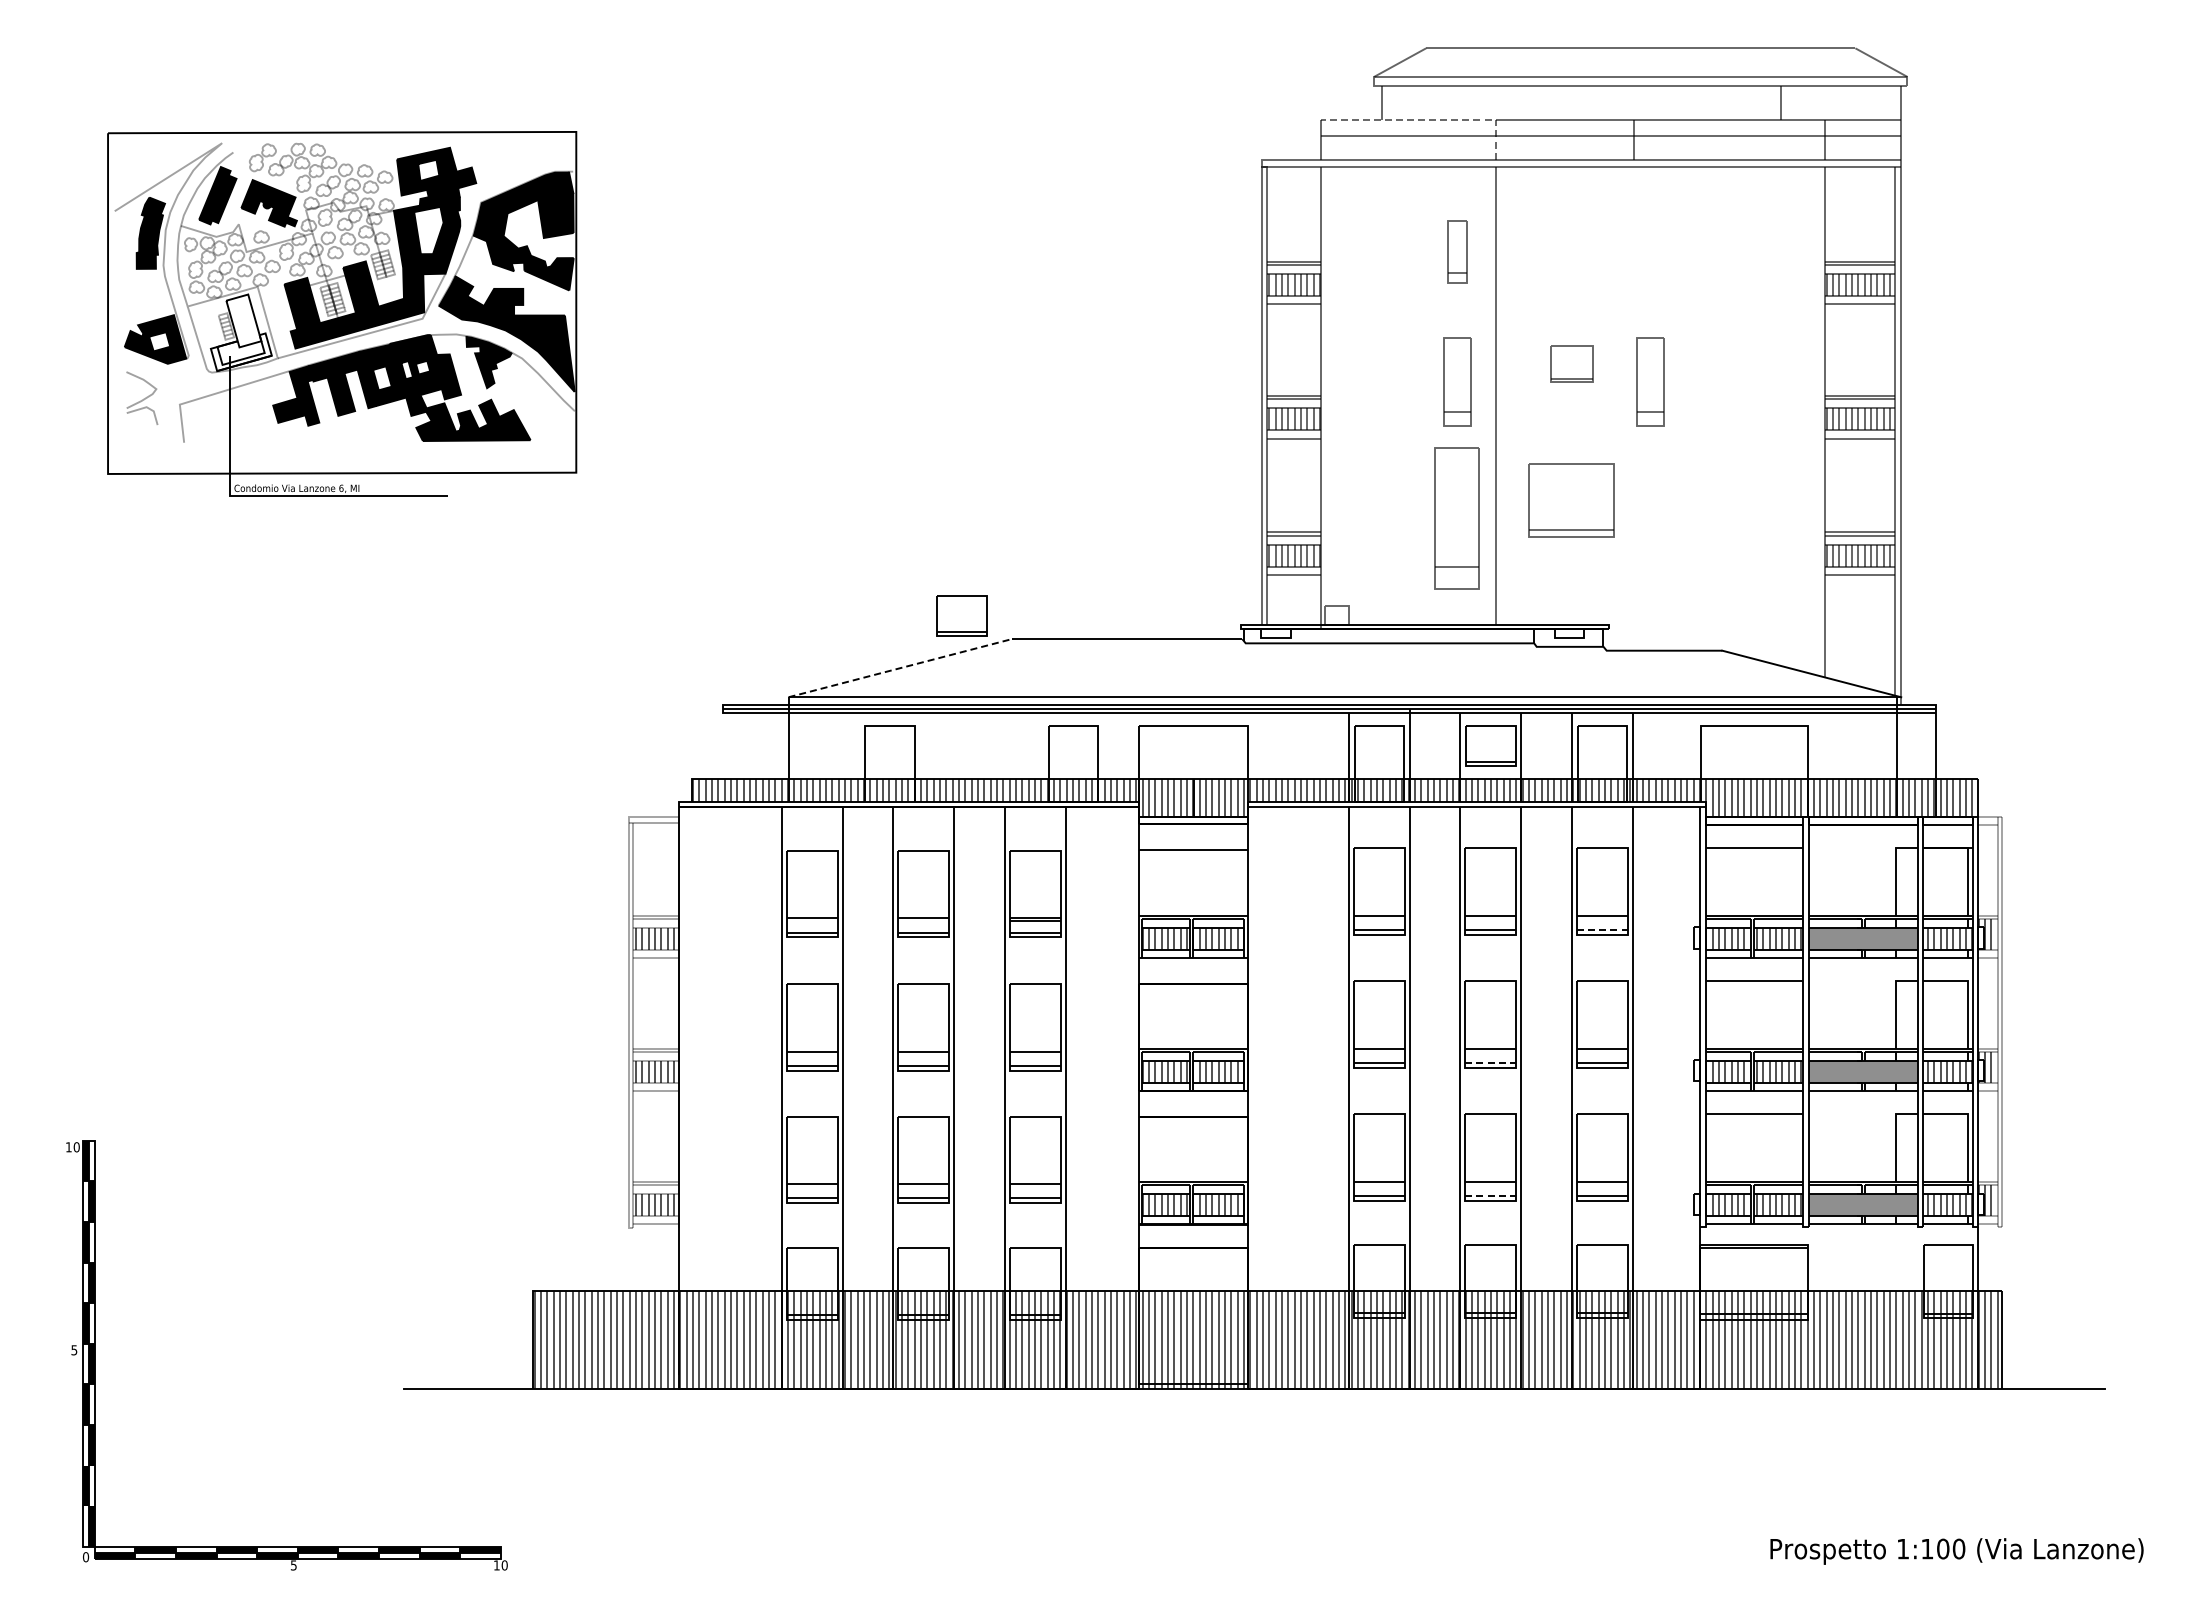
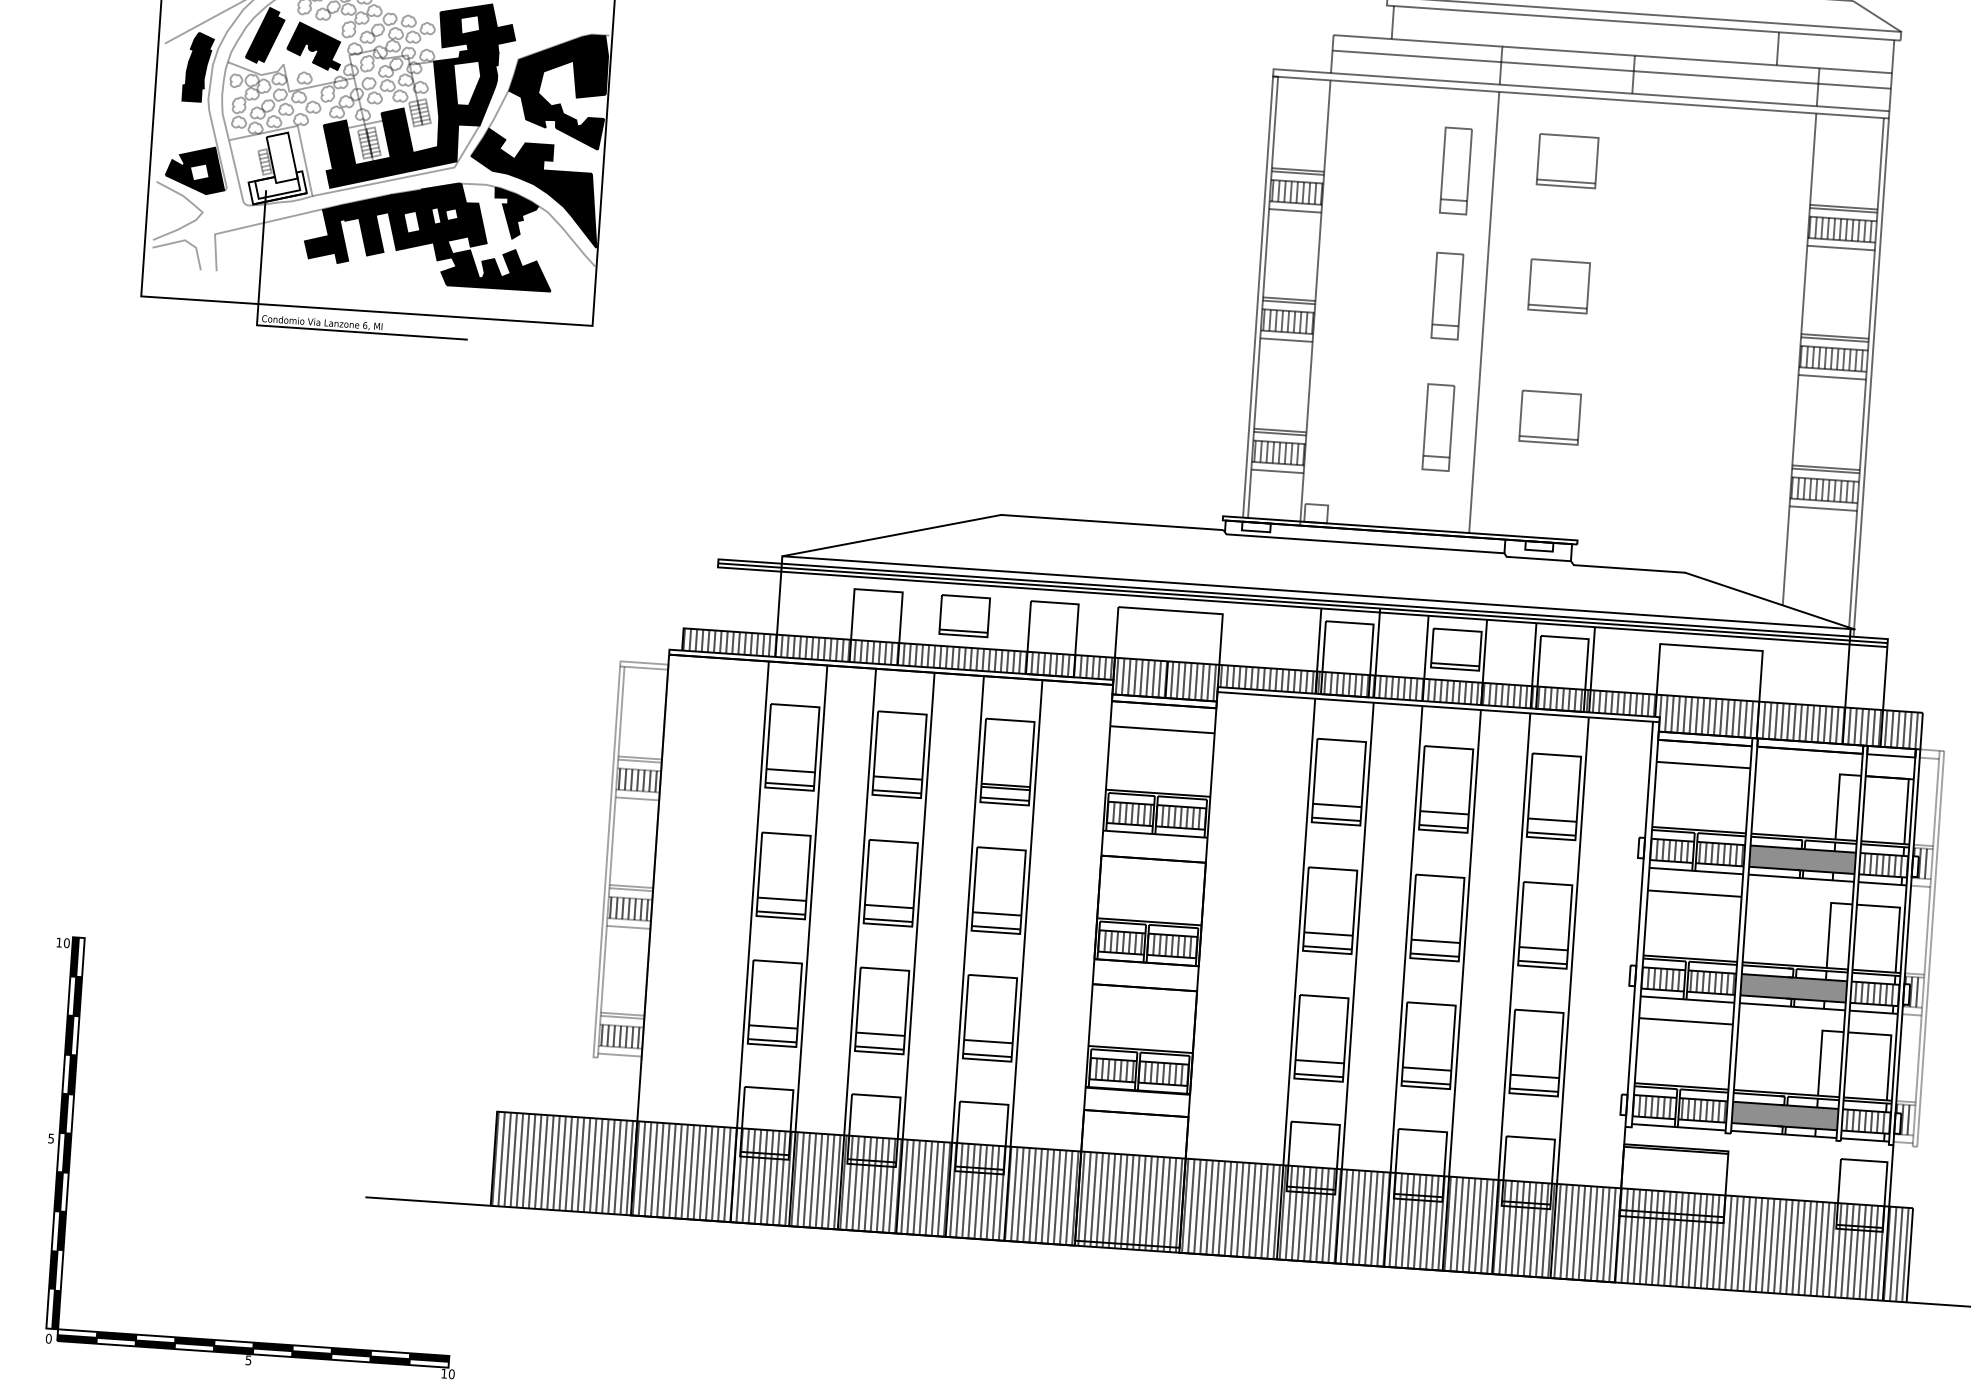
line: (1428, 120) -> (1436, 42), dashed -> solid
part: (1571, 233) -> (1567, 160), added
part: (1457, 251) -> (1456, 170), size x1.43
part: (1571, 363) -> (1558, 286), size x1.43
part: (1650, 381) -> (1633, 308), removed
part: (142, 398) -> (179, 225), size x1.67
part: (1571, 499) -> (1549, 417), size x0.71
part: (1457, 517) -> (1438, 426), size x0.62
part: (961, 615) -> (964, 615), moved
line: (900, 668) -> (892, 535), dashed -> solid
line: (1602, 929) -> (1551, 833), dashed -> solid
line: (1491, 1063) -> (1435, 955), dashed -> solid
line: (1491, 1195) -> (1427, 1082), dashed -> solid

